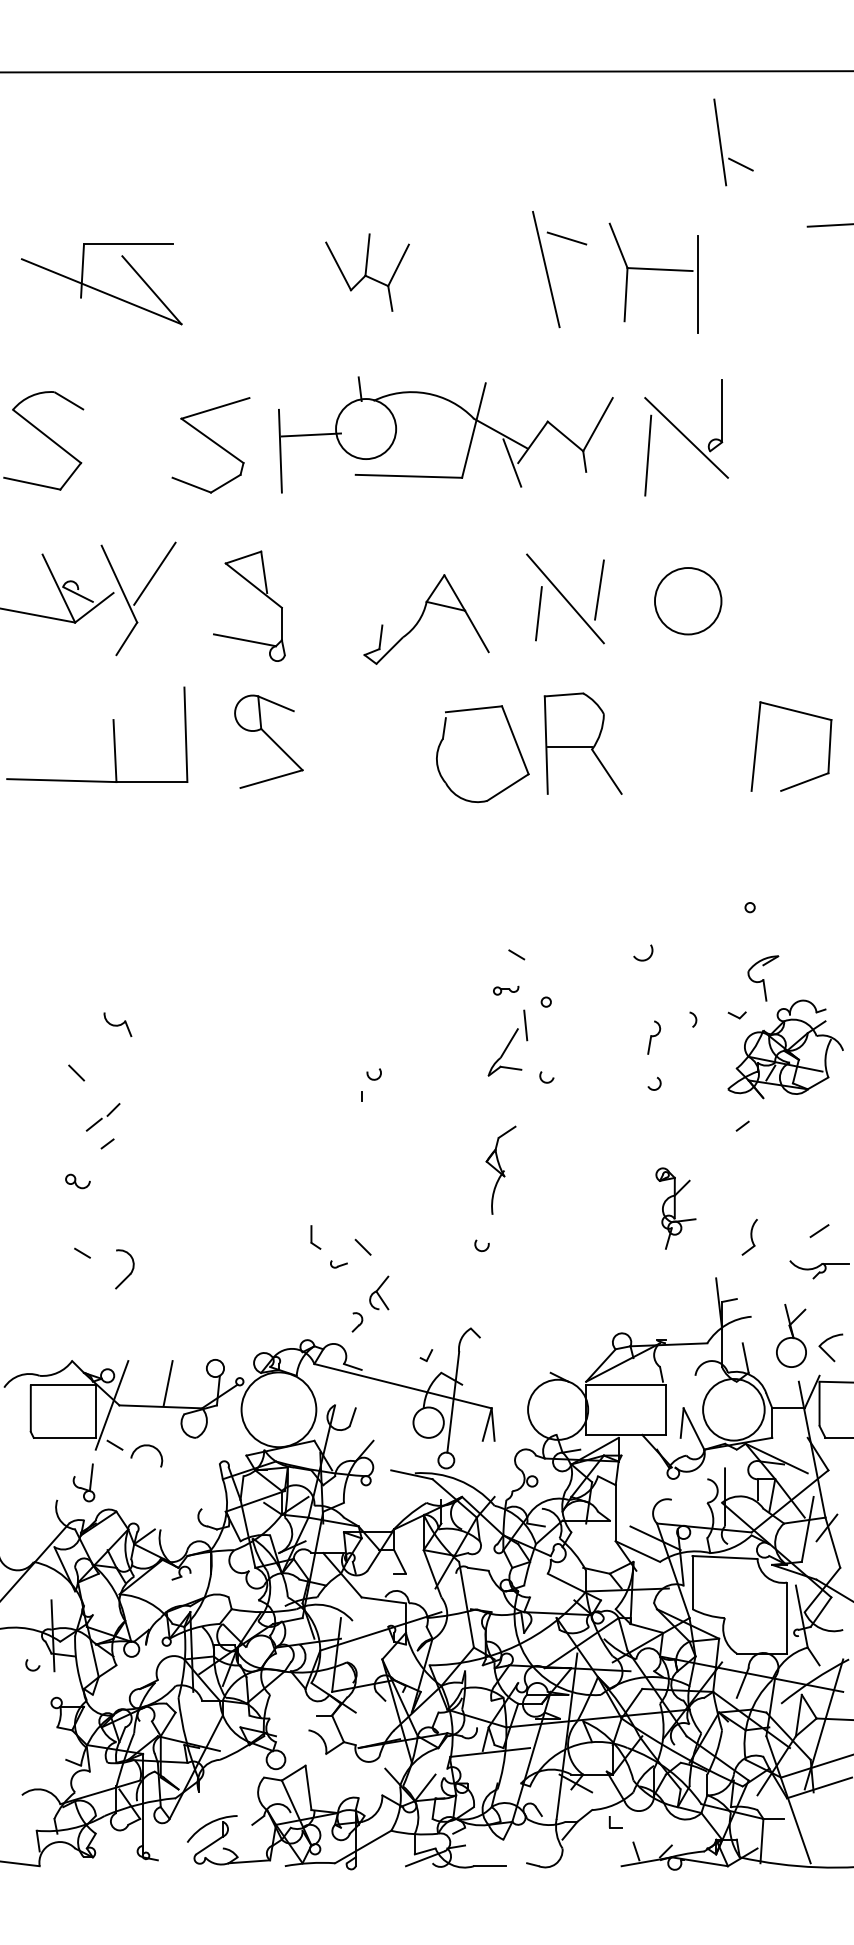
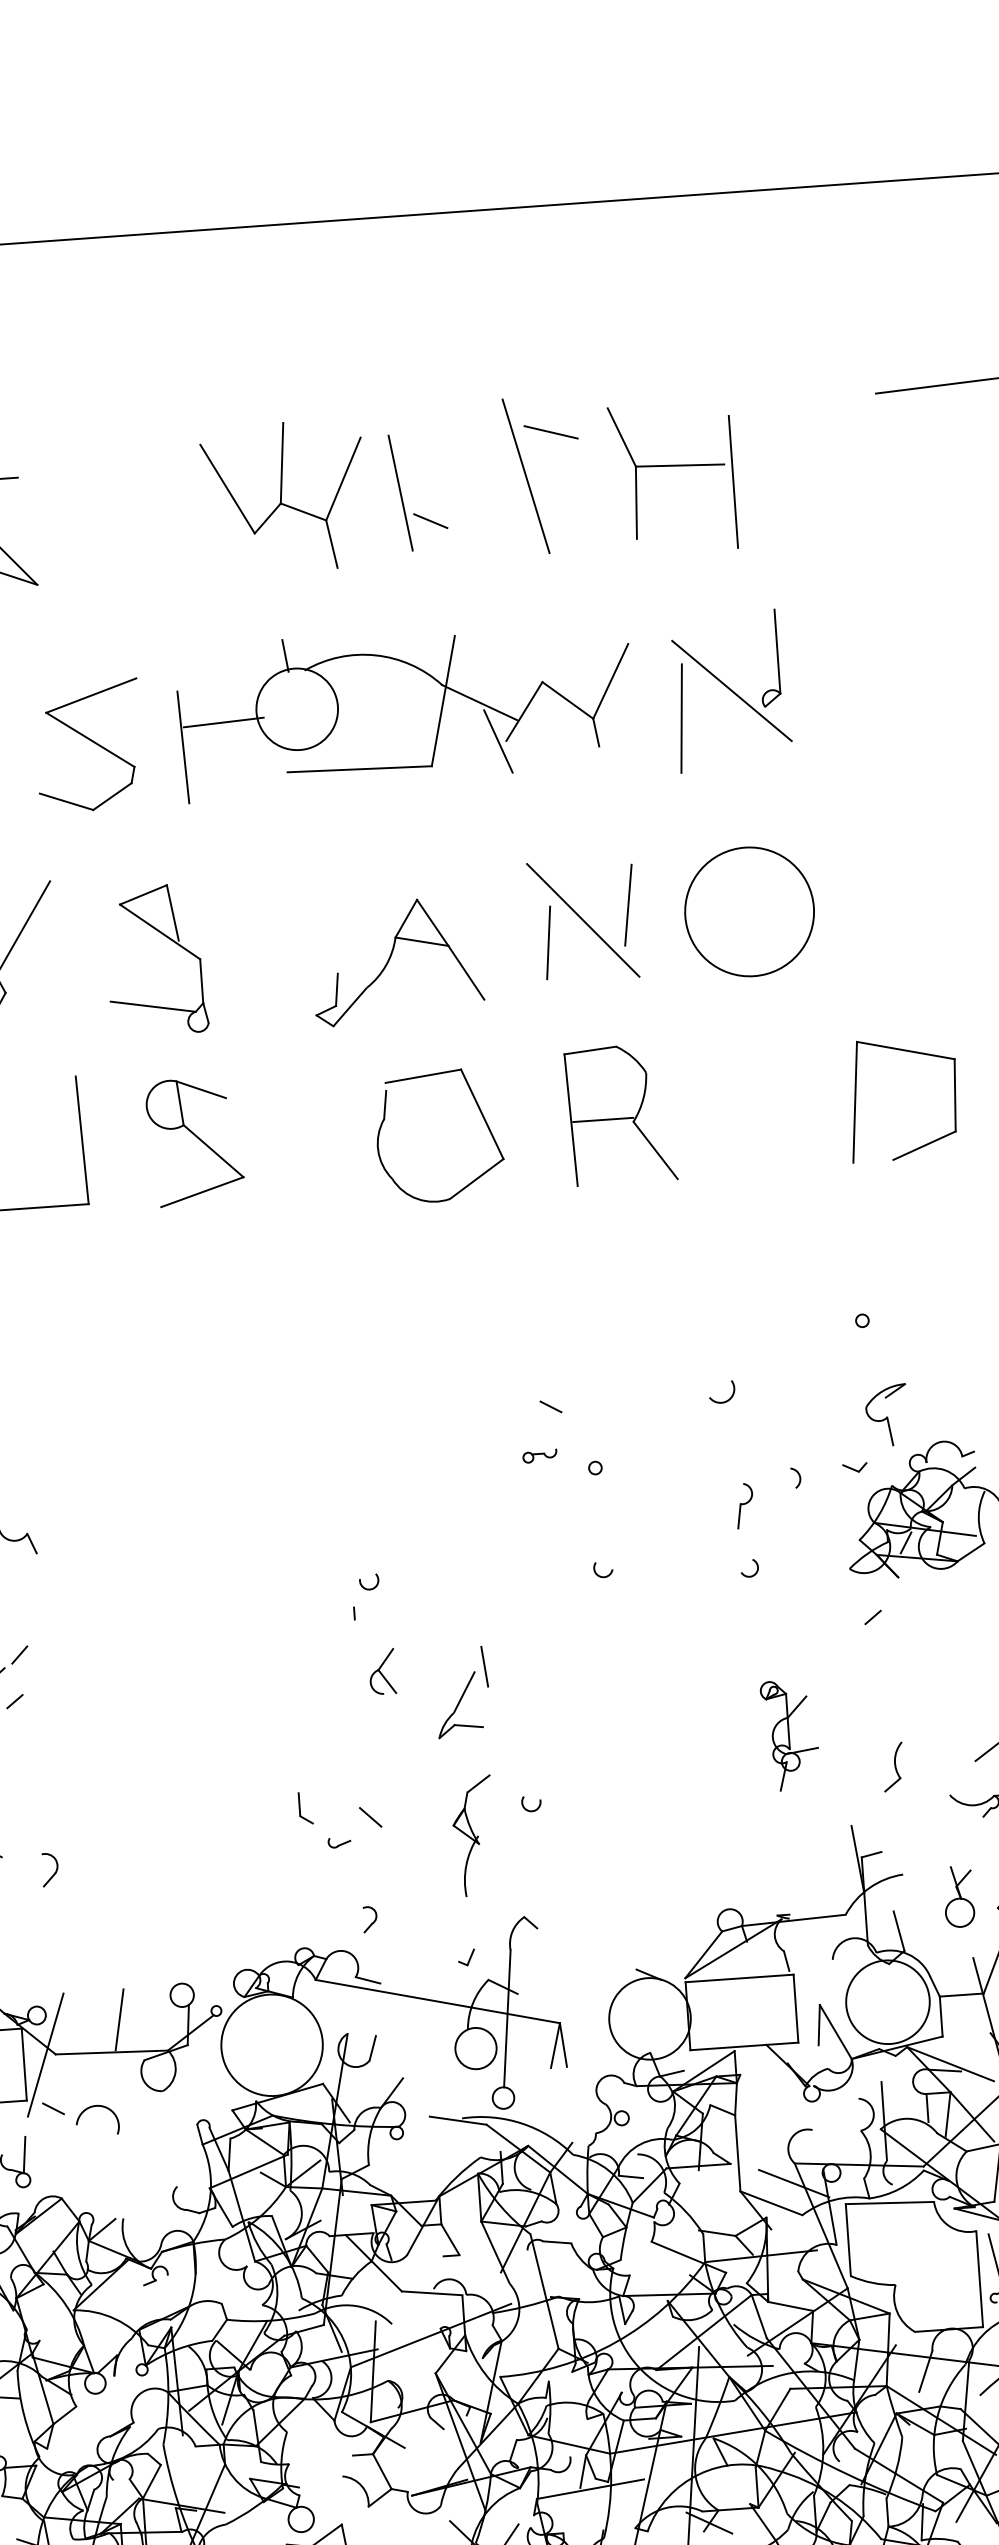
part: (721, 142) -> (402, 493), moved
part: (367, 272) -> (284, 497), size x1.43
circle: (687, 600) -> (748, 910), size x1.43
part: (514, 741) -> (481, 1116), moved
part: (507, 1042) -> (461, 1691), moved
part: (500, 1169) -> (473, 1834), moved
part: (124, 1269) -> (49, 1869), size x0.62
part: (379, 1292) -> (382, 1671), moved
part: (791, 1335) -> (958, 1896), size x0.71

